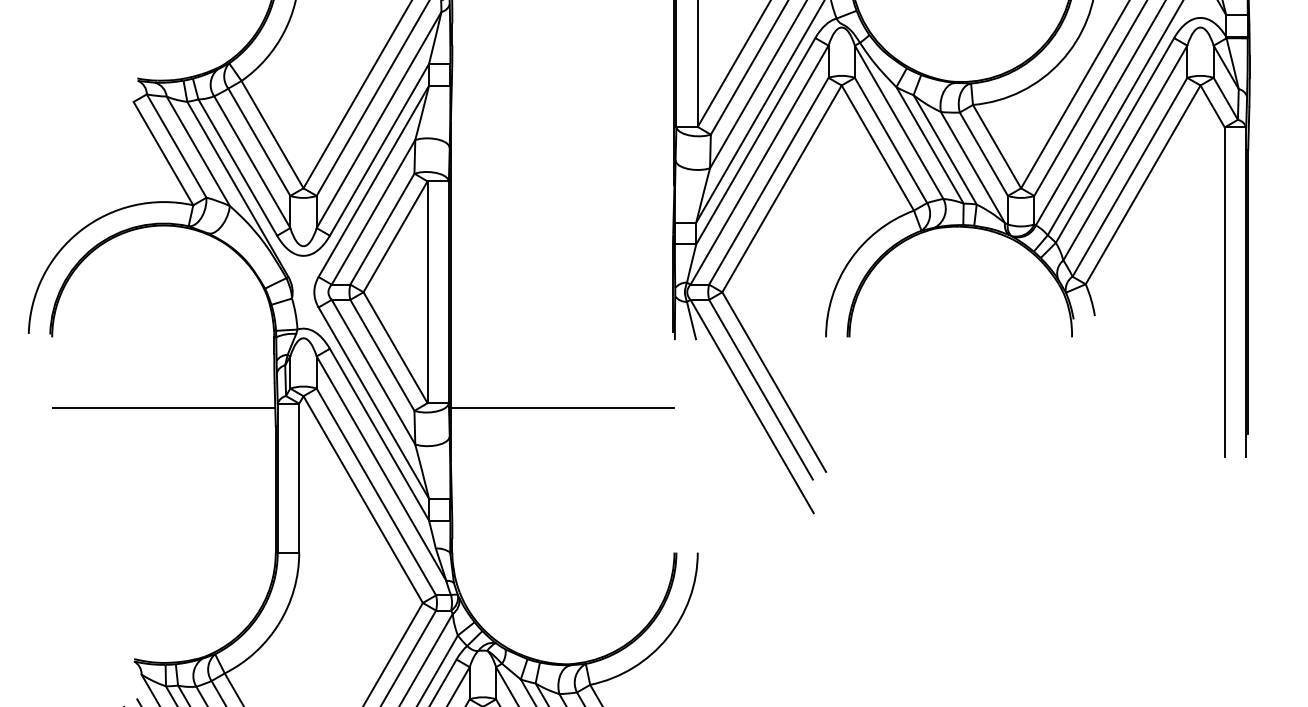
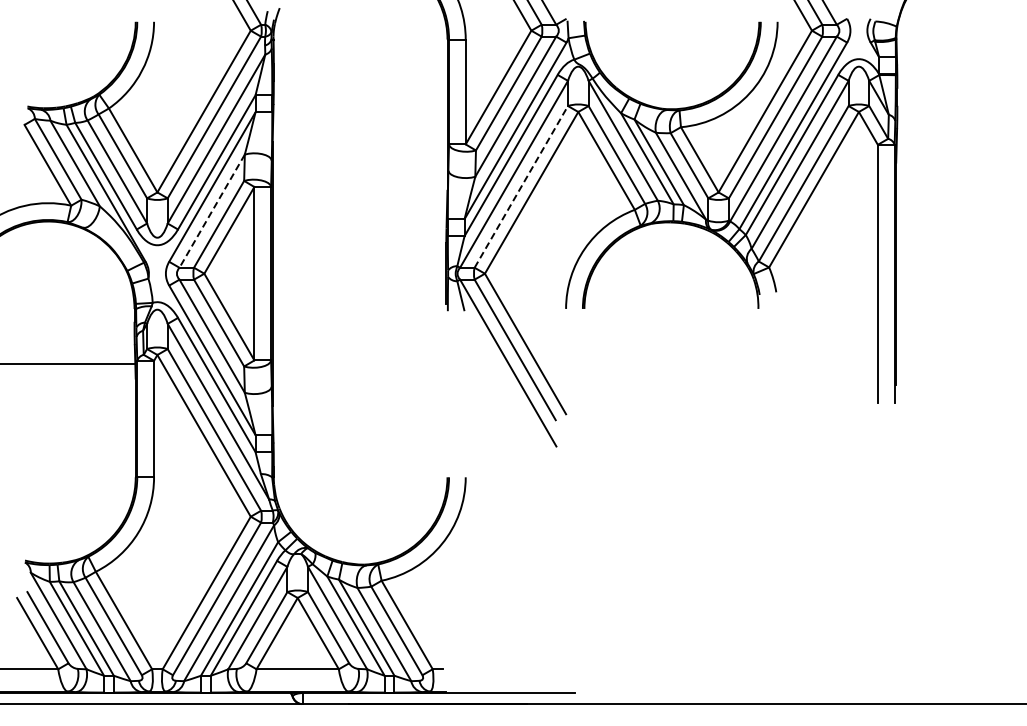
line: (769, 180) -> (521, 186), solid -> dashed
line: (372, 212) -> (211, 211), solid -> dashed
line: (561, 408) -> (359, 364), removed

